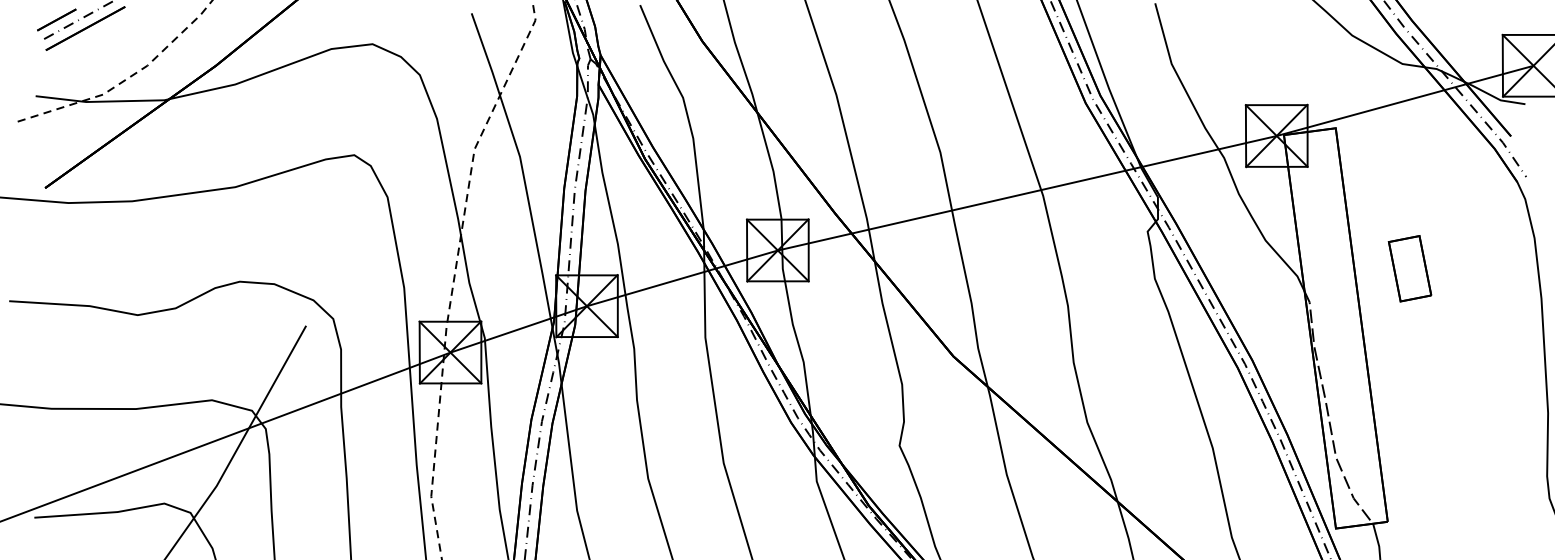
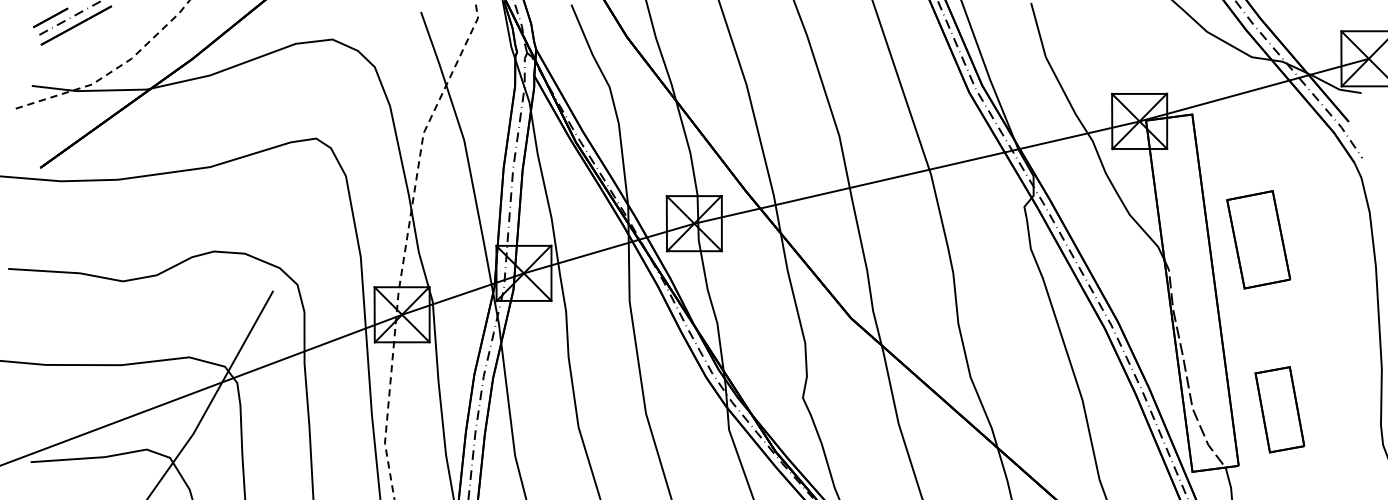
part: (1409, 268) -> (1258, 239), size x1.67
part: (1433, 458) -> (1279, 409), added

